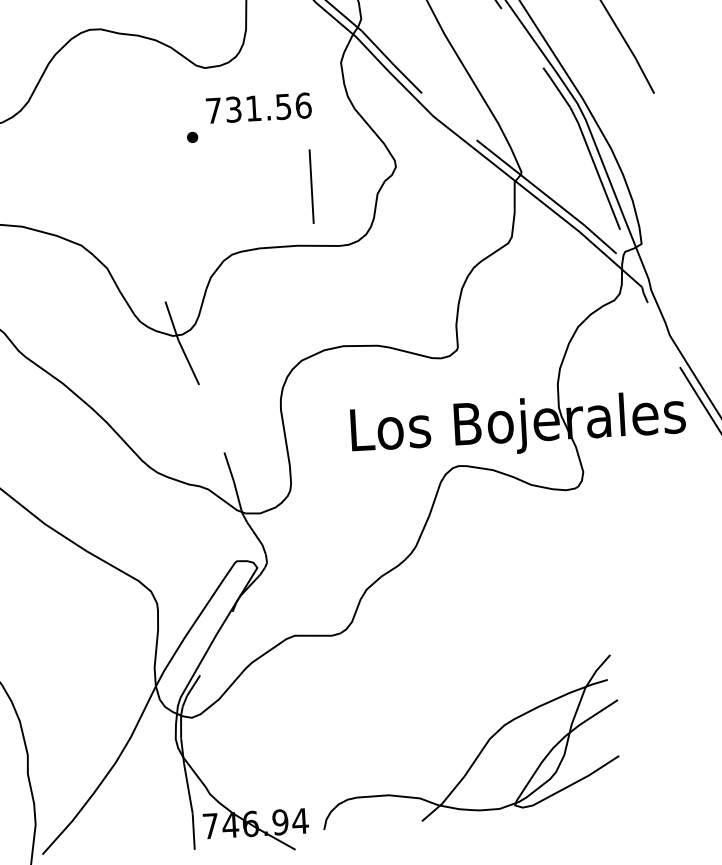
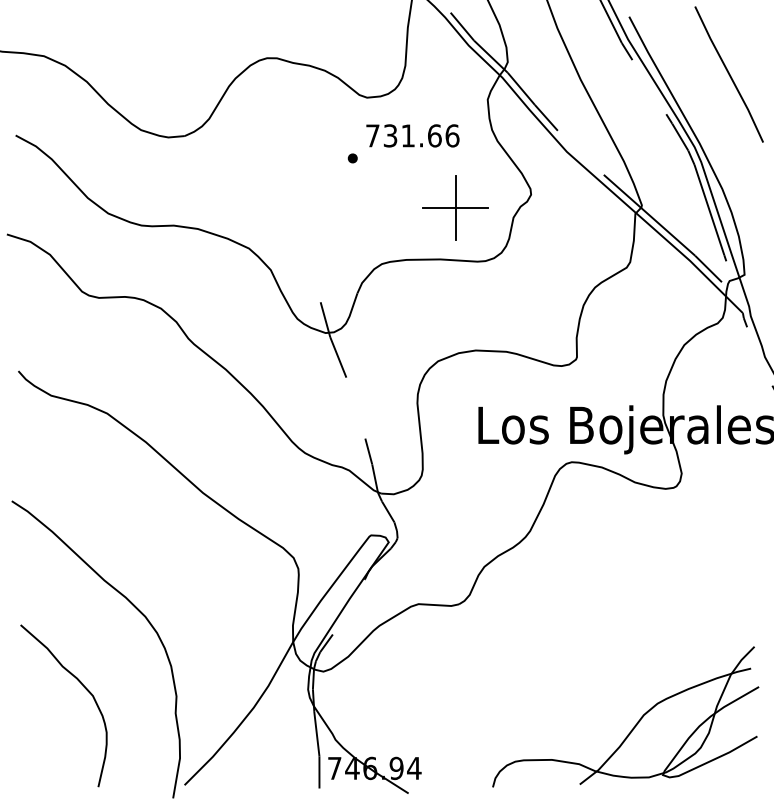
text: (283, 106) -> (434, 135), 731.56 -> 731.66
line: (311, 186) -> (455, 207), added
part: (479, 751) -> (634, 725), moved

